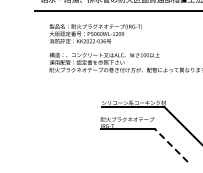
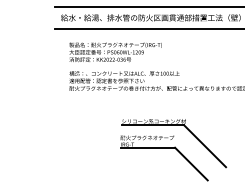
line: (171, 145) -> (191, 163), dashed -> solid

